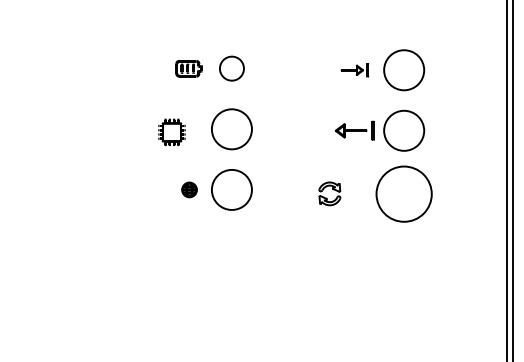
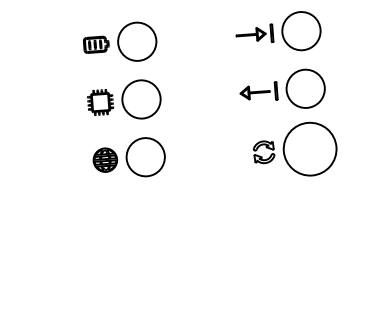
part: (231, 68) -> (136, 41), size x1.67
part: (354, 70) -> (254, 34), size x1.43
part: (171, 132) -> (100, 102), moved
part: (189, 189) -> (105, 159), size x1.67
part: (329, 193) -> (263, 151), moved

